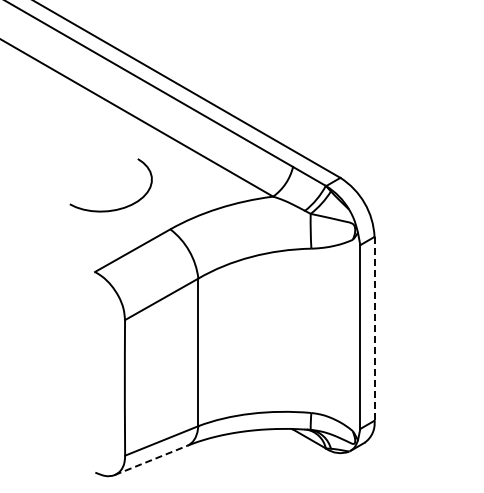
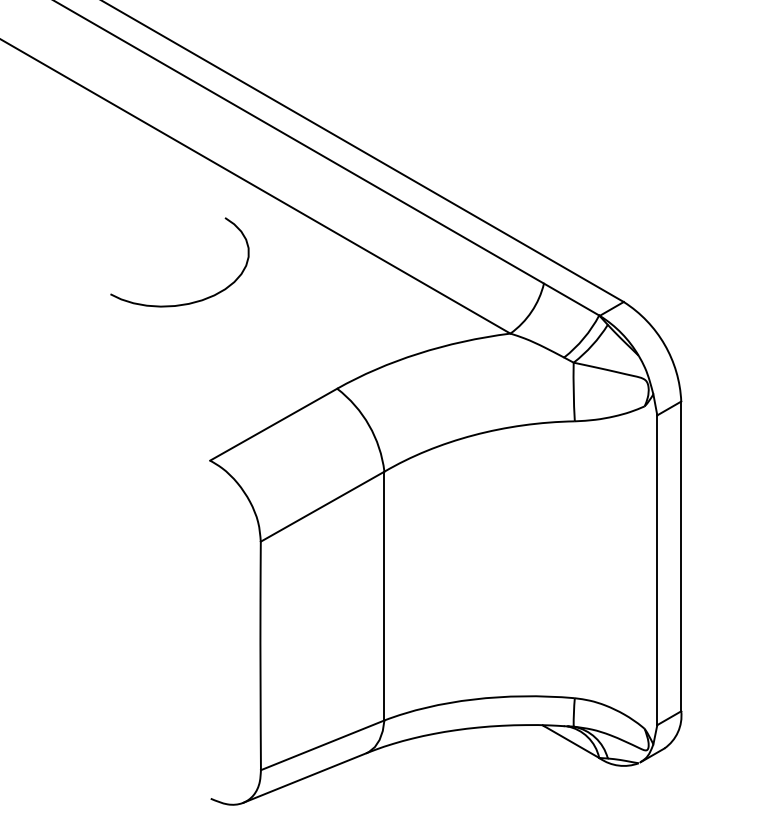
curve: (111, 209) -> (180, 303), moved
line: (374, 328) -> (681, 555), dashed -> solid
line: (151, 460) -> (305, 778), dashed -> solid

